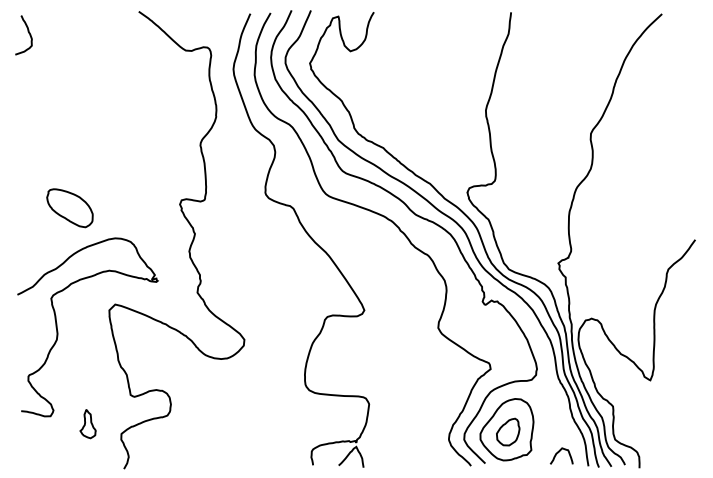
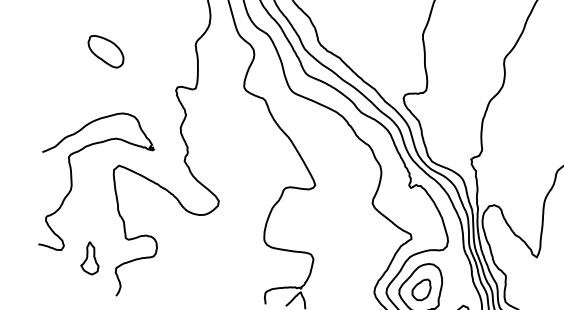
part: (69, 208) -> (105, 51), moved
part: (87, 424) -> (89, 258), size x1.43

